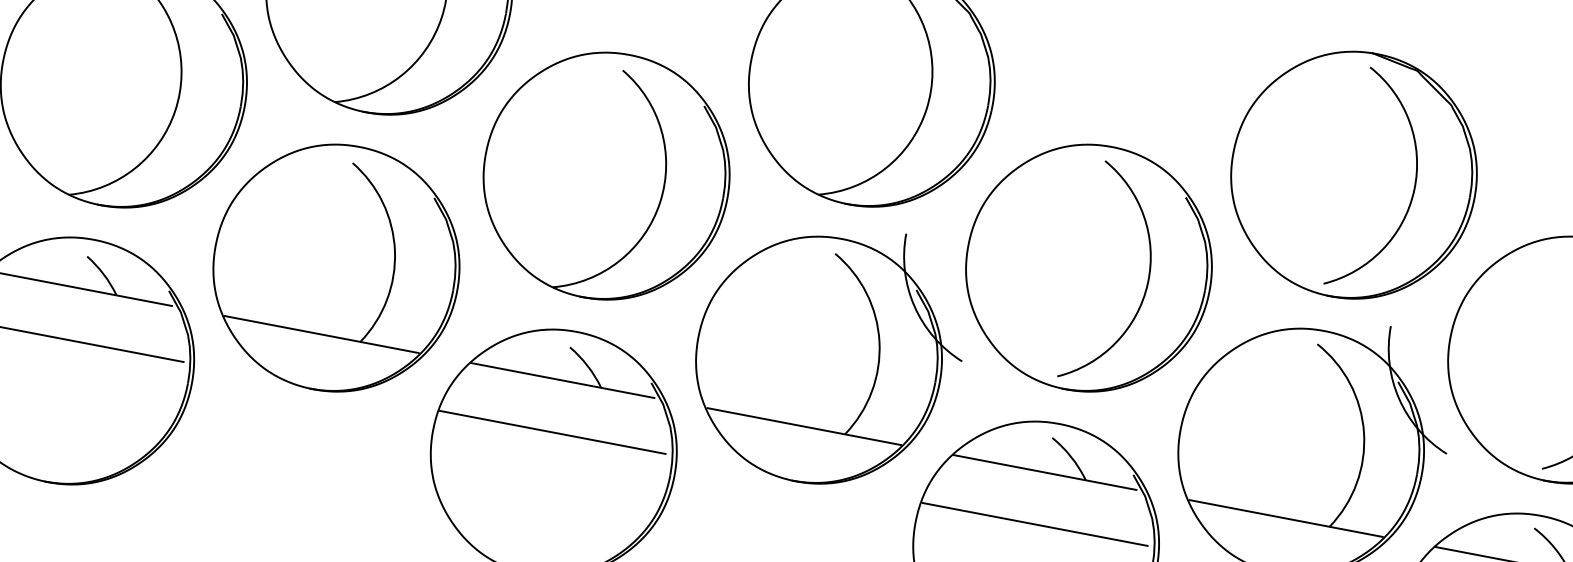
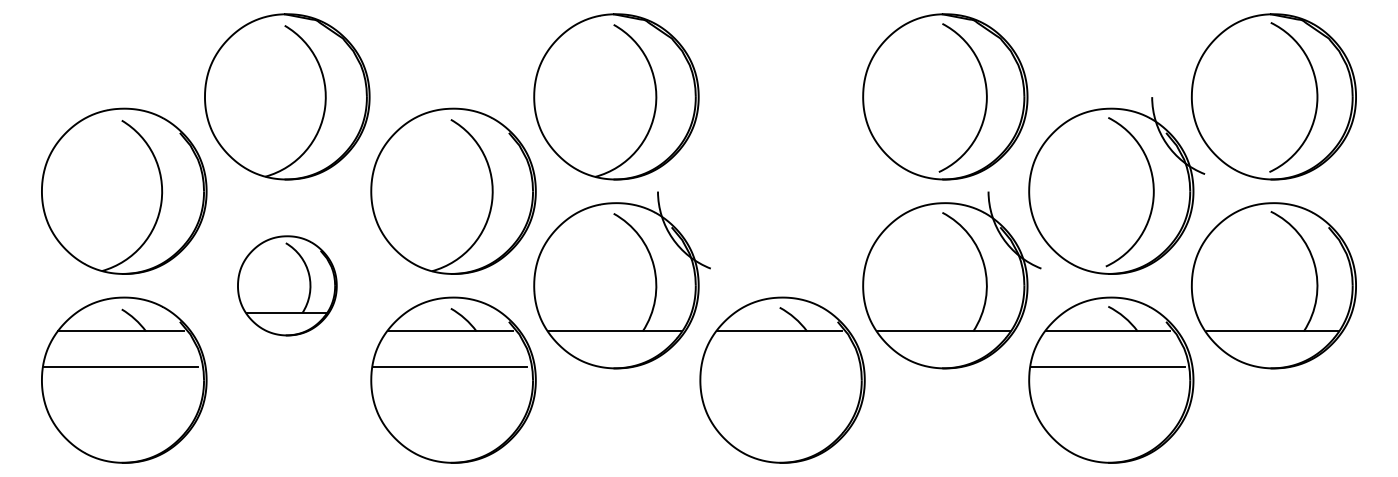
part: (1089, 266) -> (782, 190), removed
part: (336, 267) -> (287, 285), size x0.6
line: (1035, 524) -> (779, 366), removed

